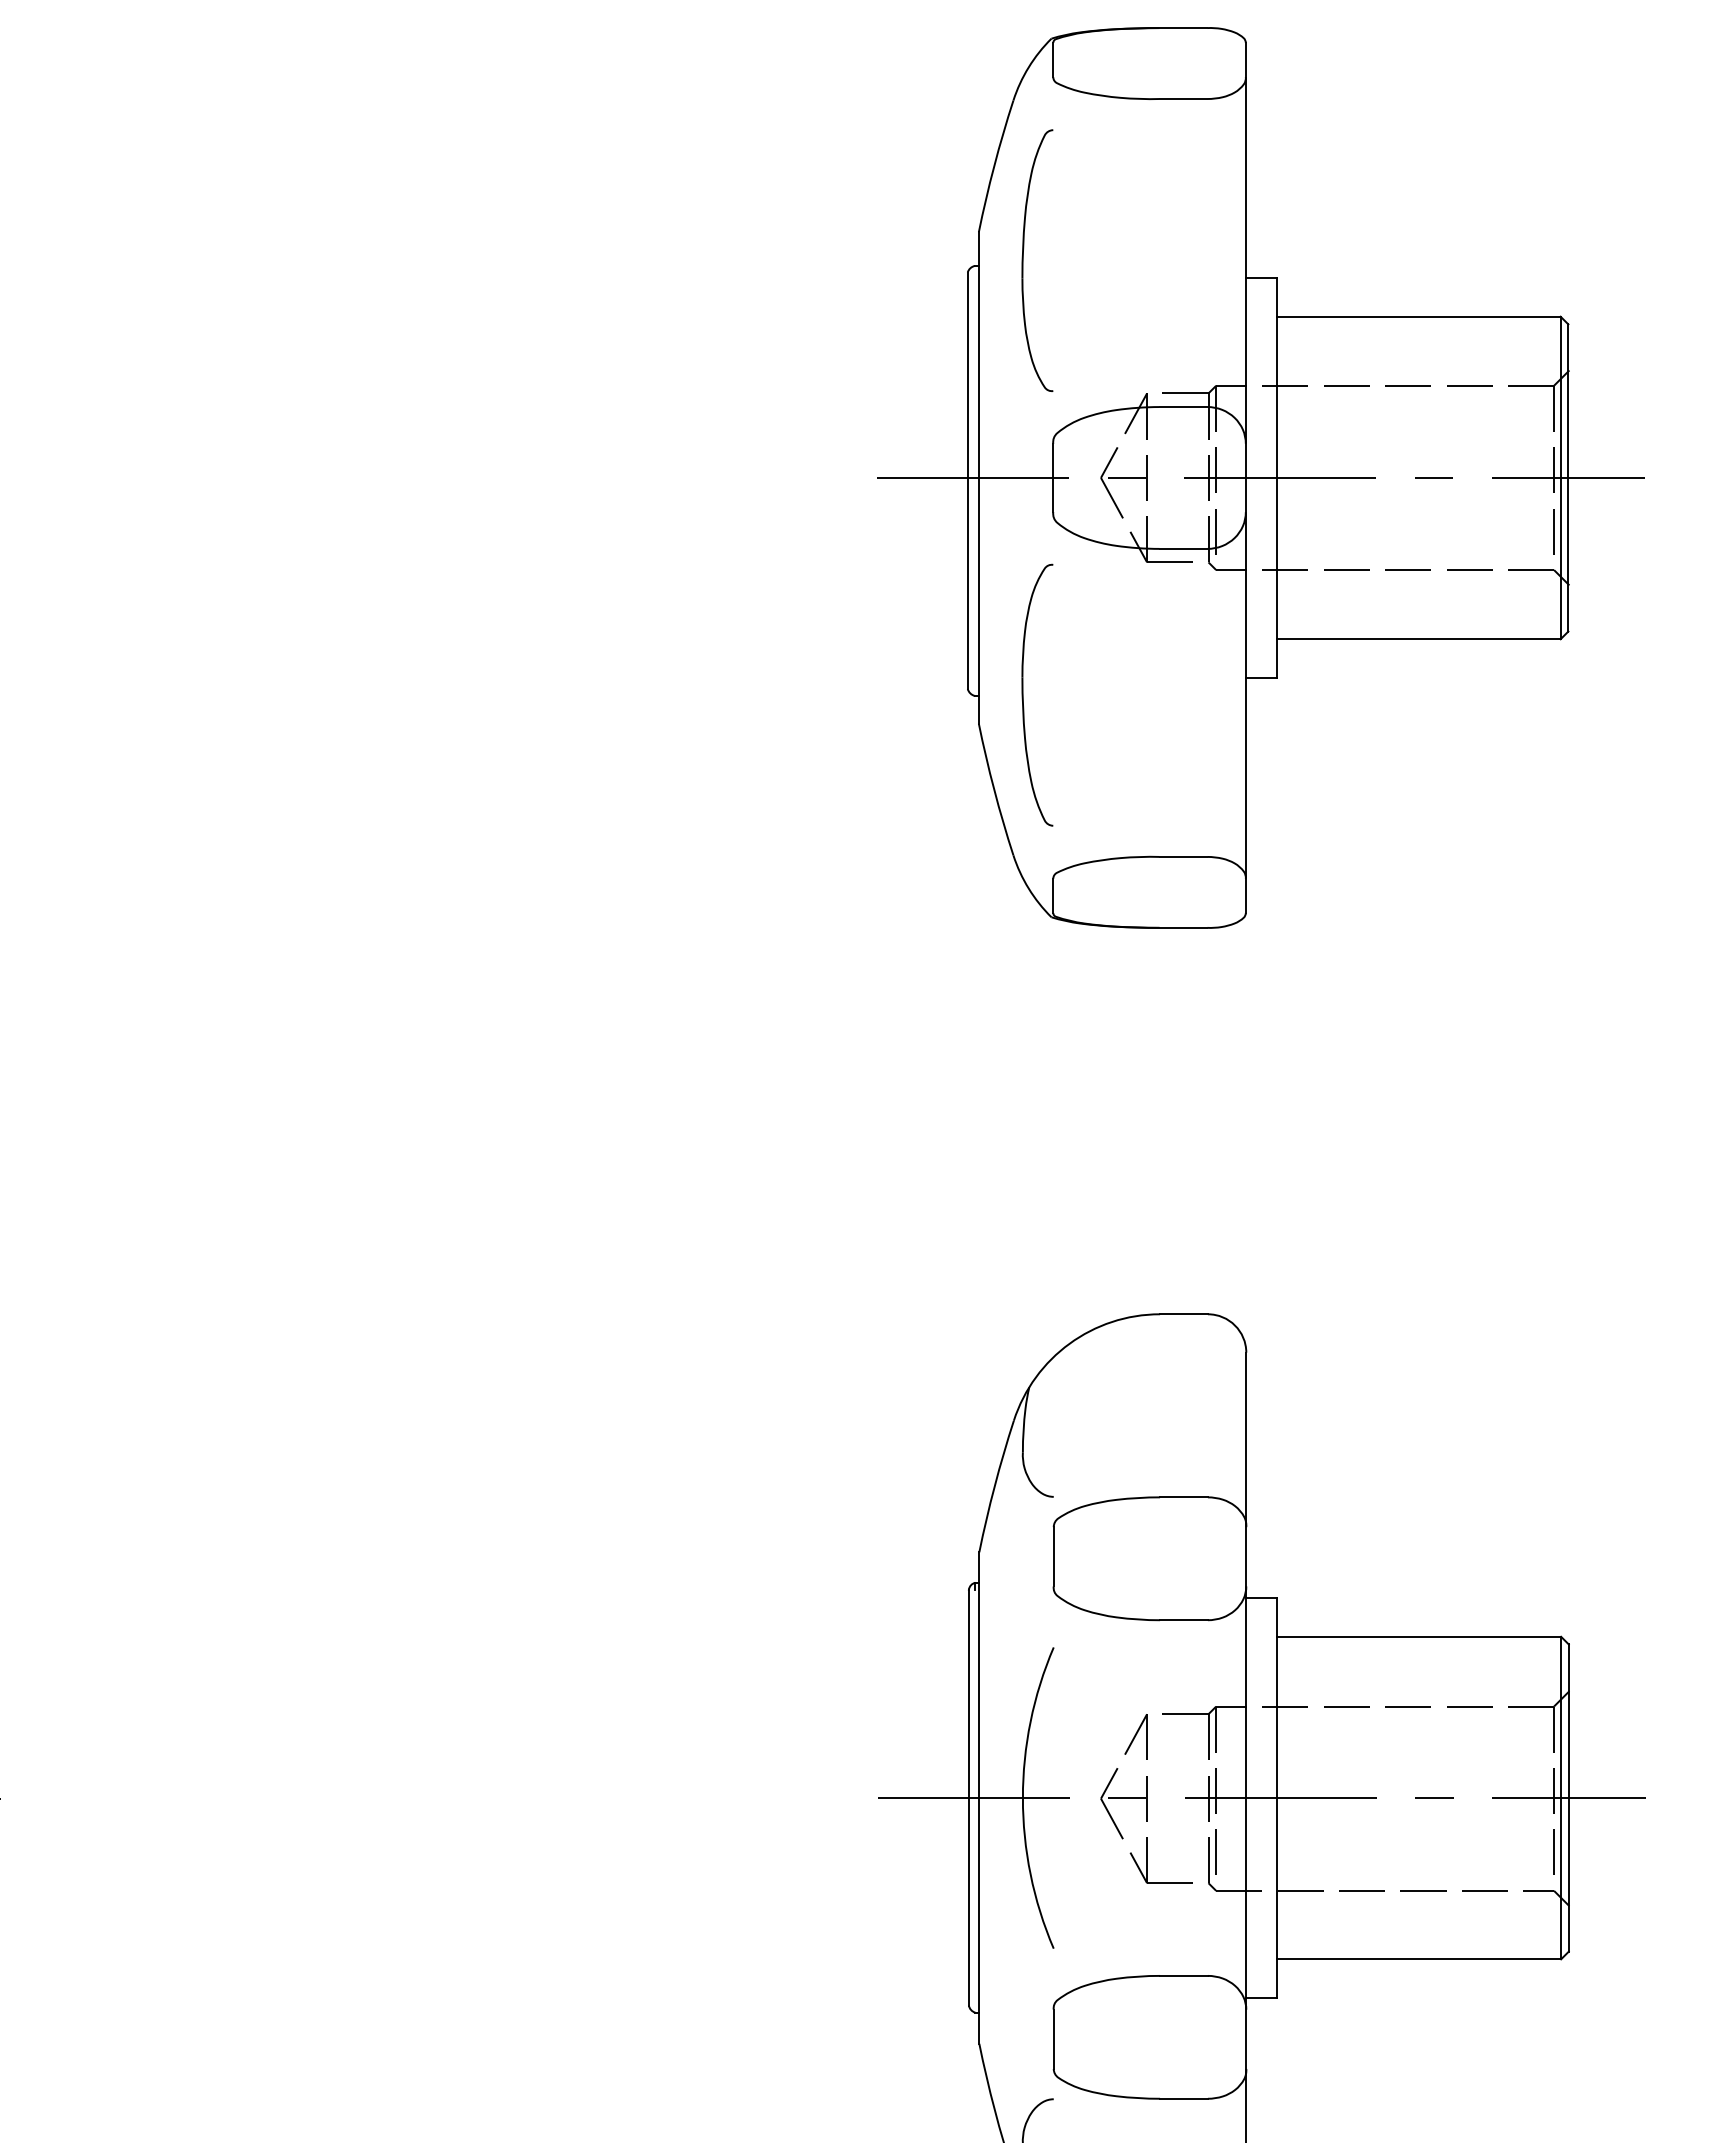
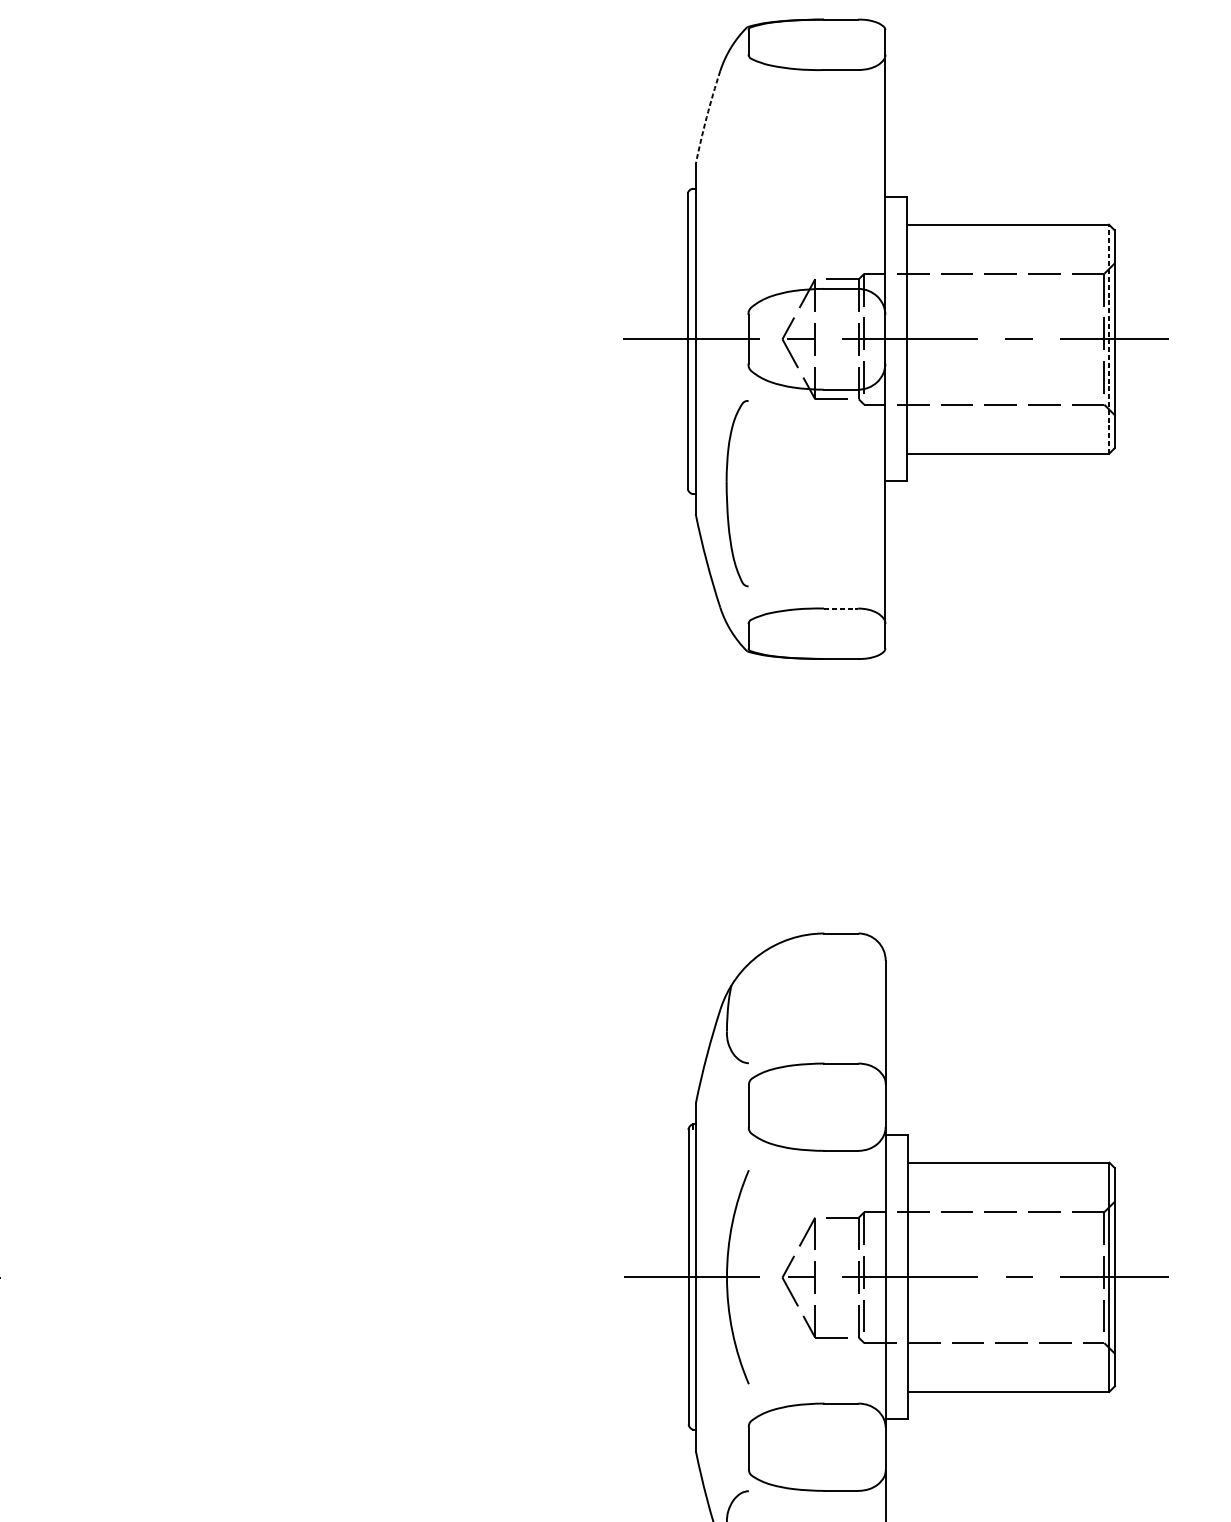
arc: (994, 165) -> (706, 117), solid -> dashed
part: (1023, 260) -> (727, 184), removed
line: (1560, 477) -> (1108, 338), solid -> dashed
line: (1183, 856) -> (841, 608), solid -> dashed

